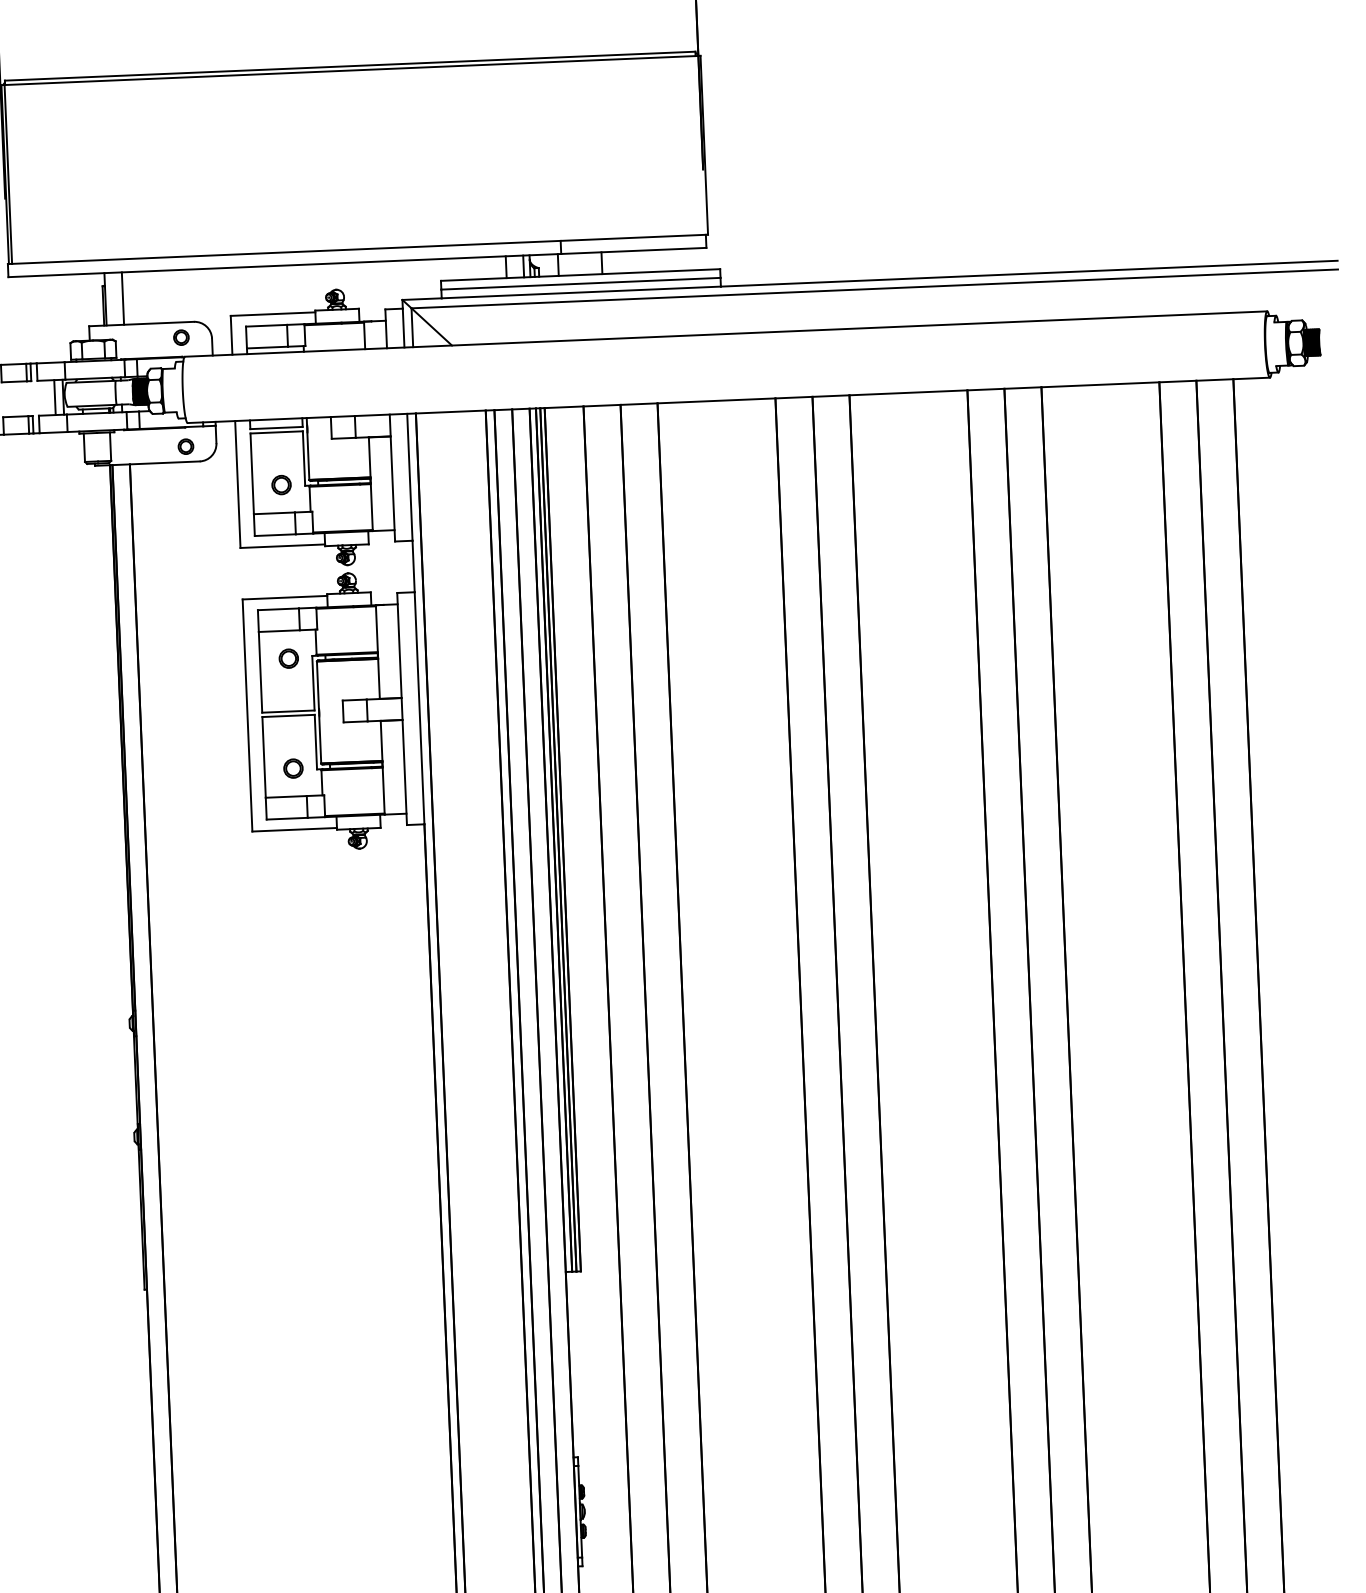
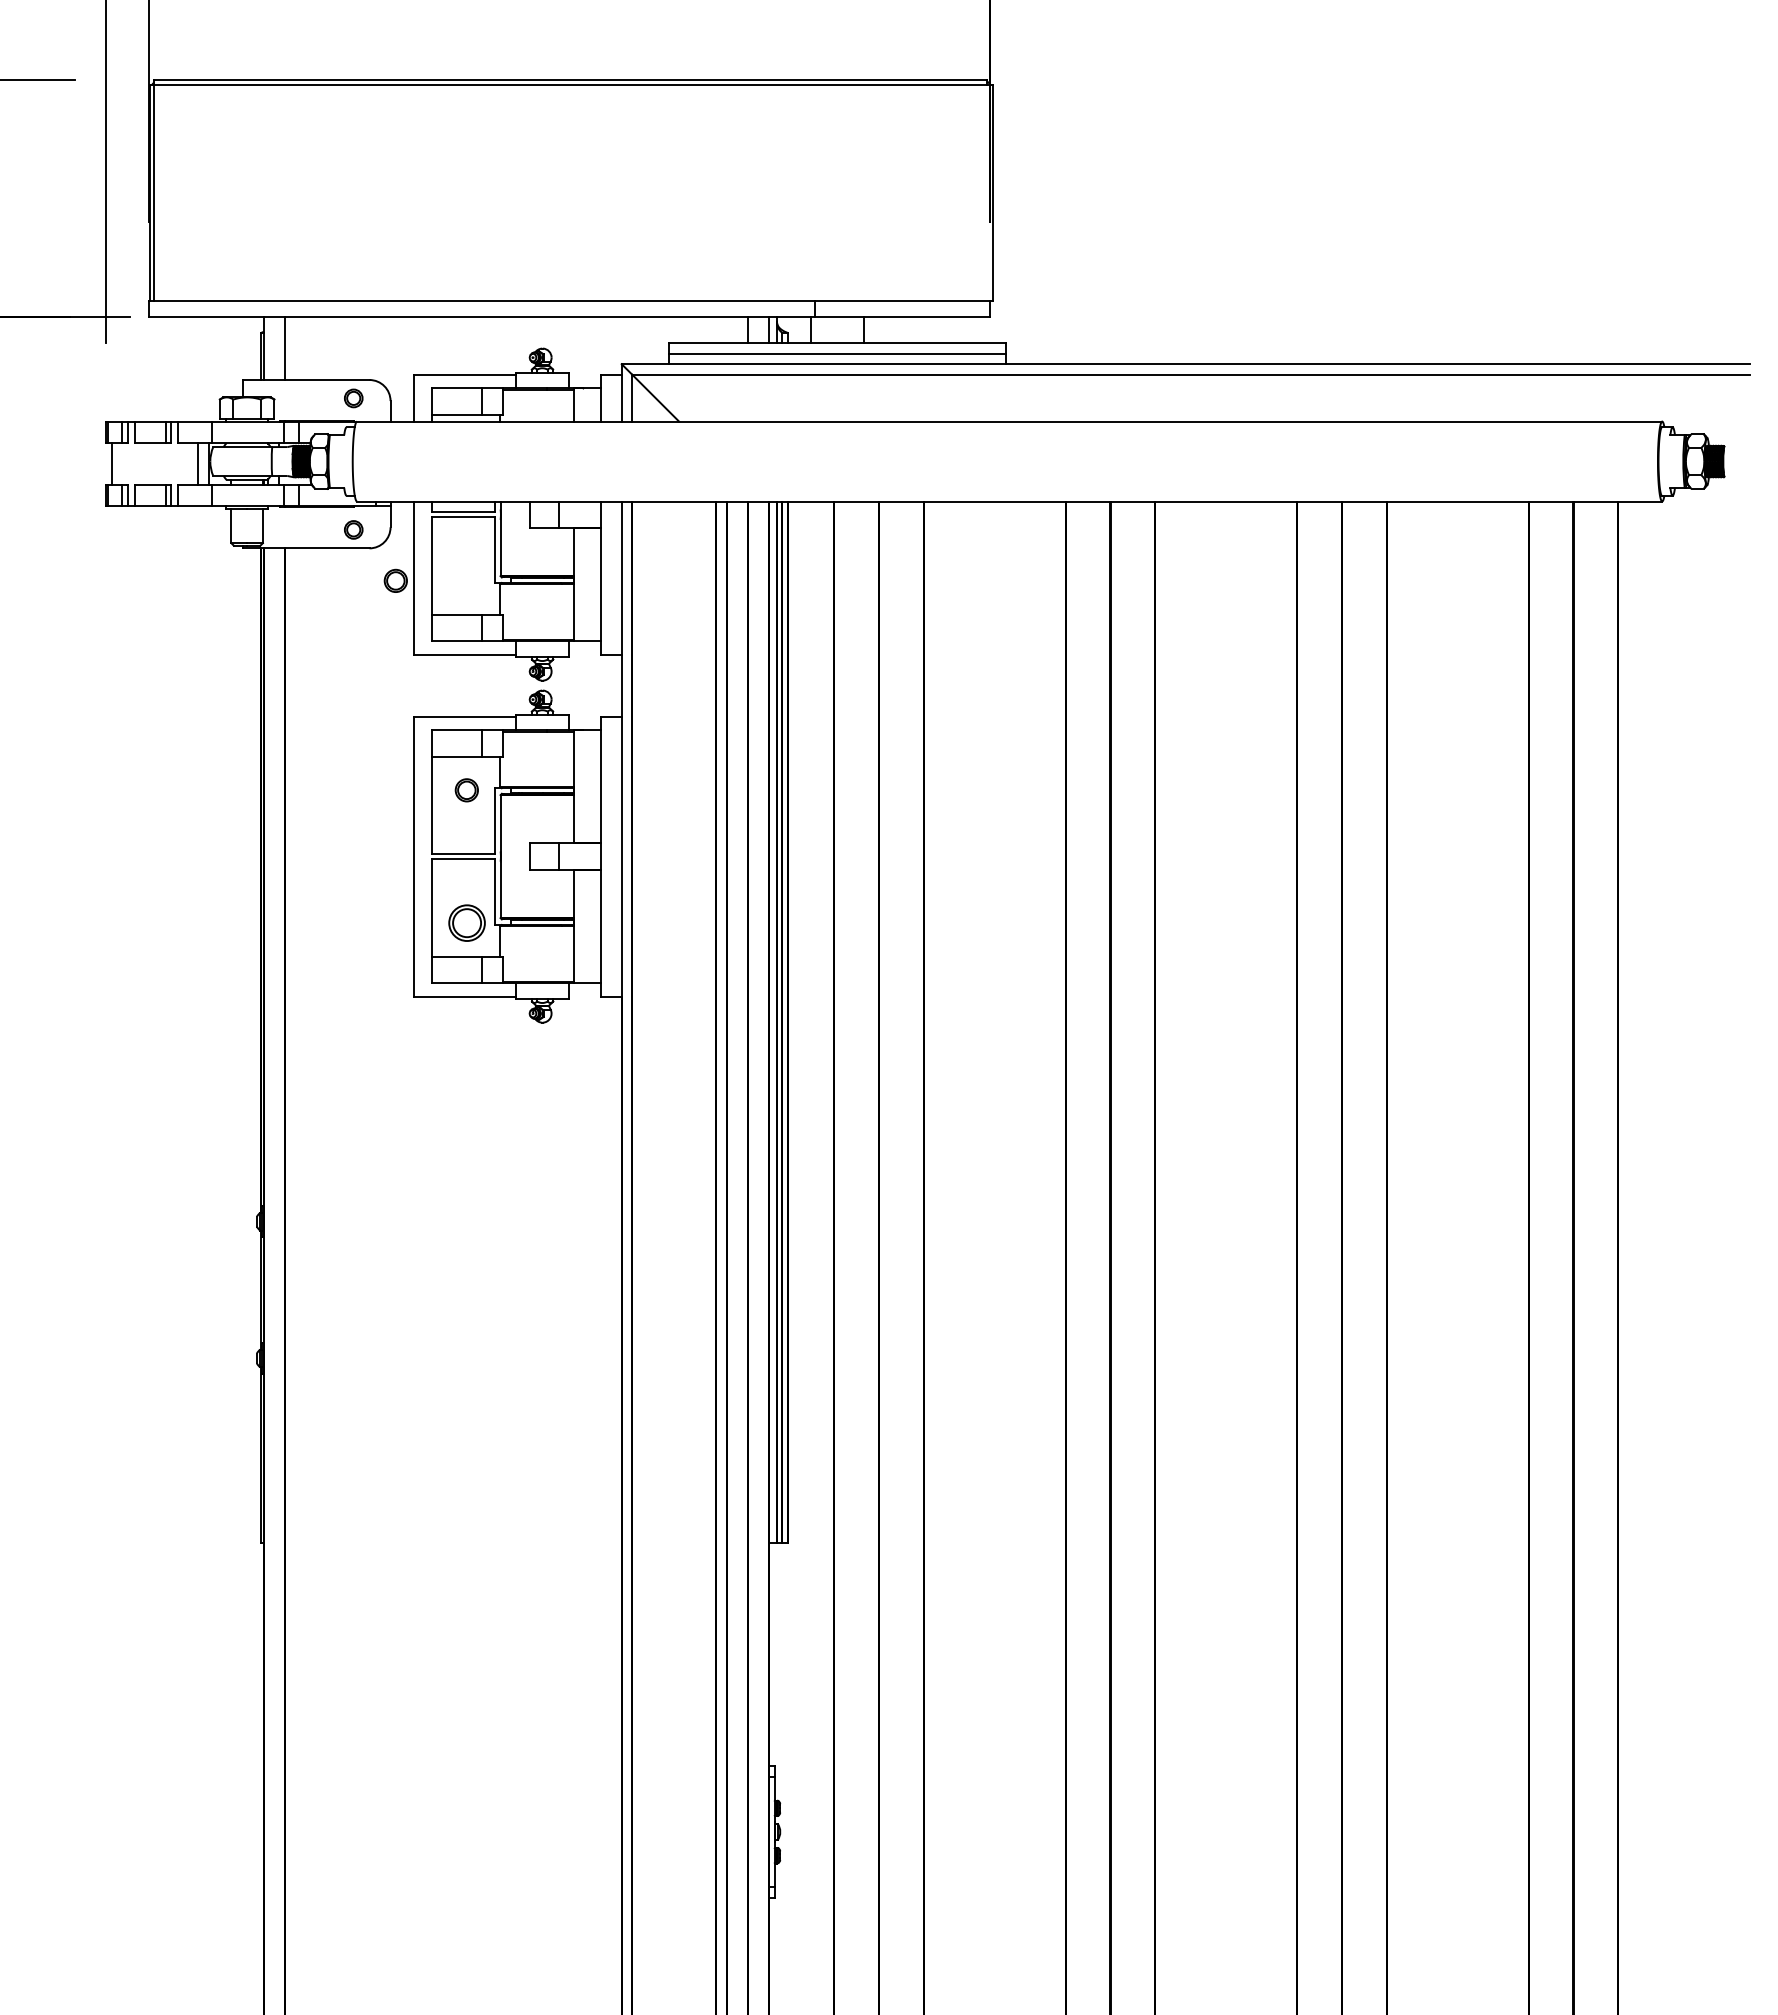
part: (281, 484) -> (395, 580), moved
part: (293, 768) -> (466, 922), size x1.6

